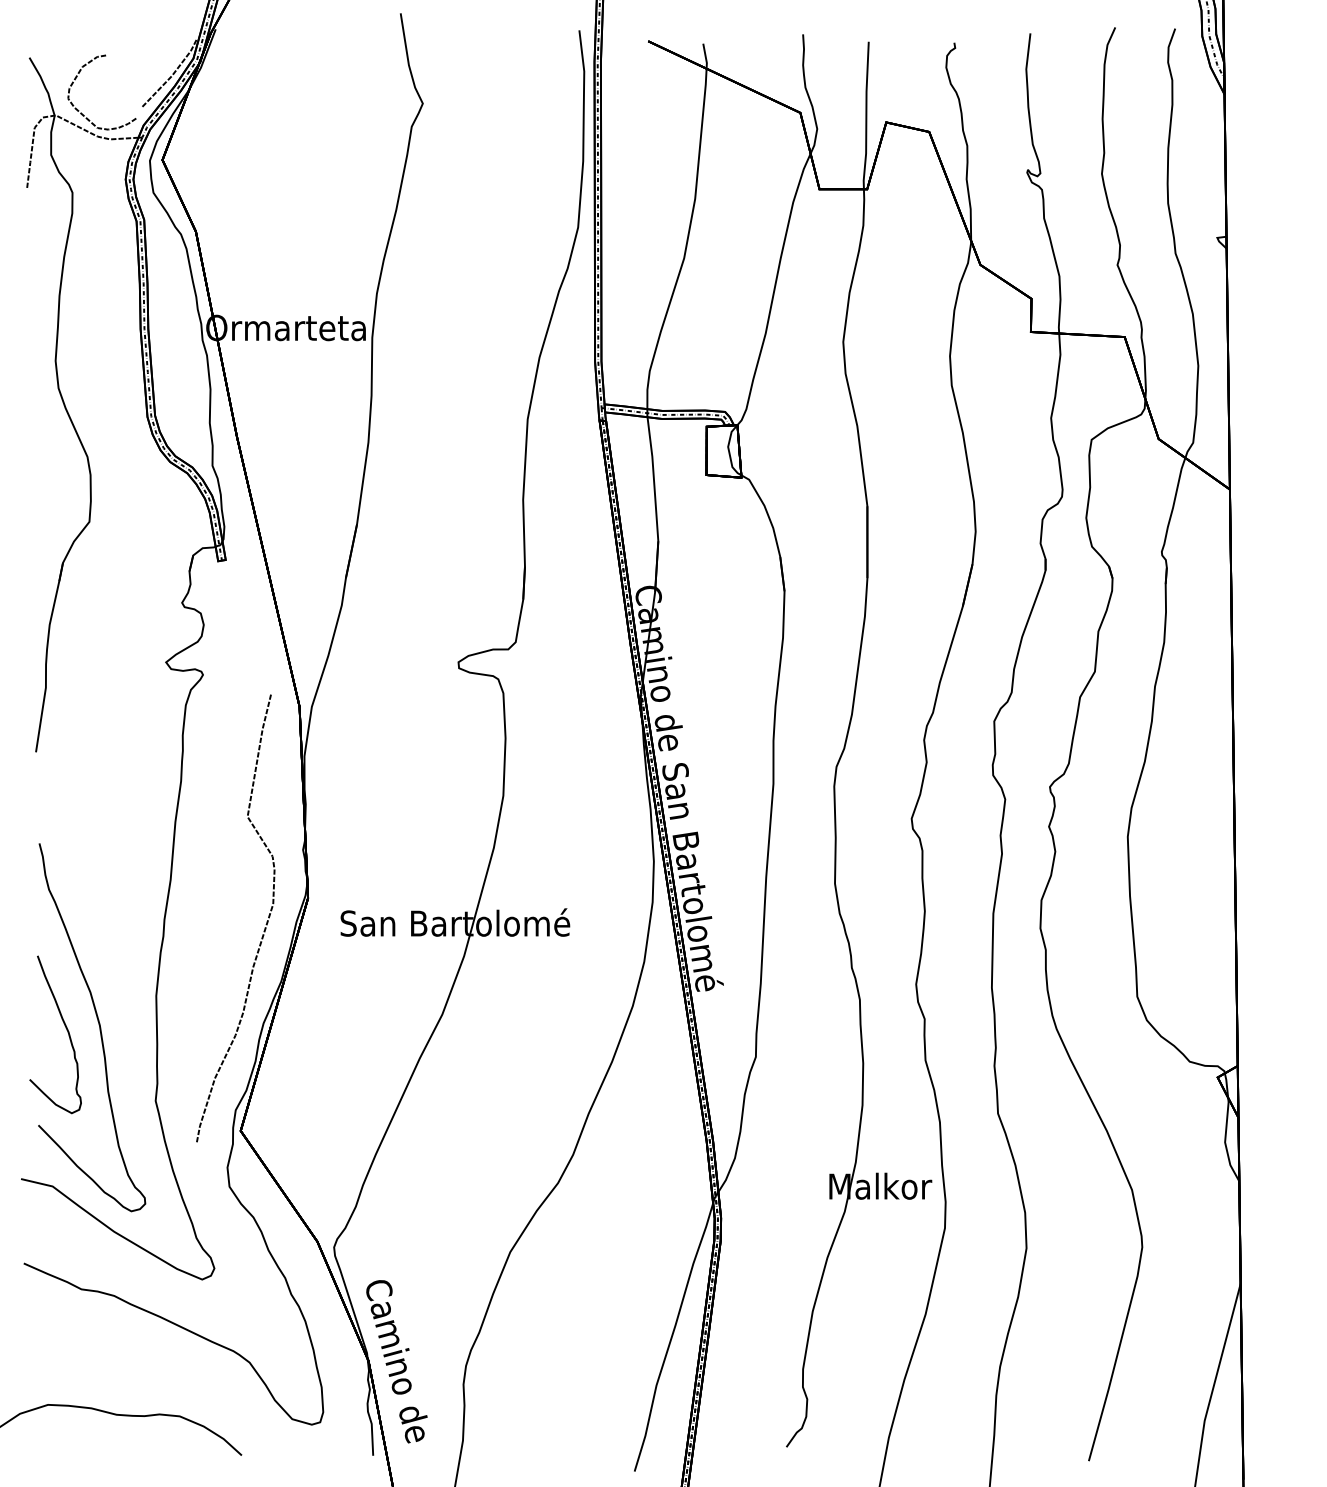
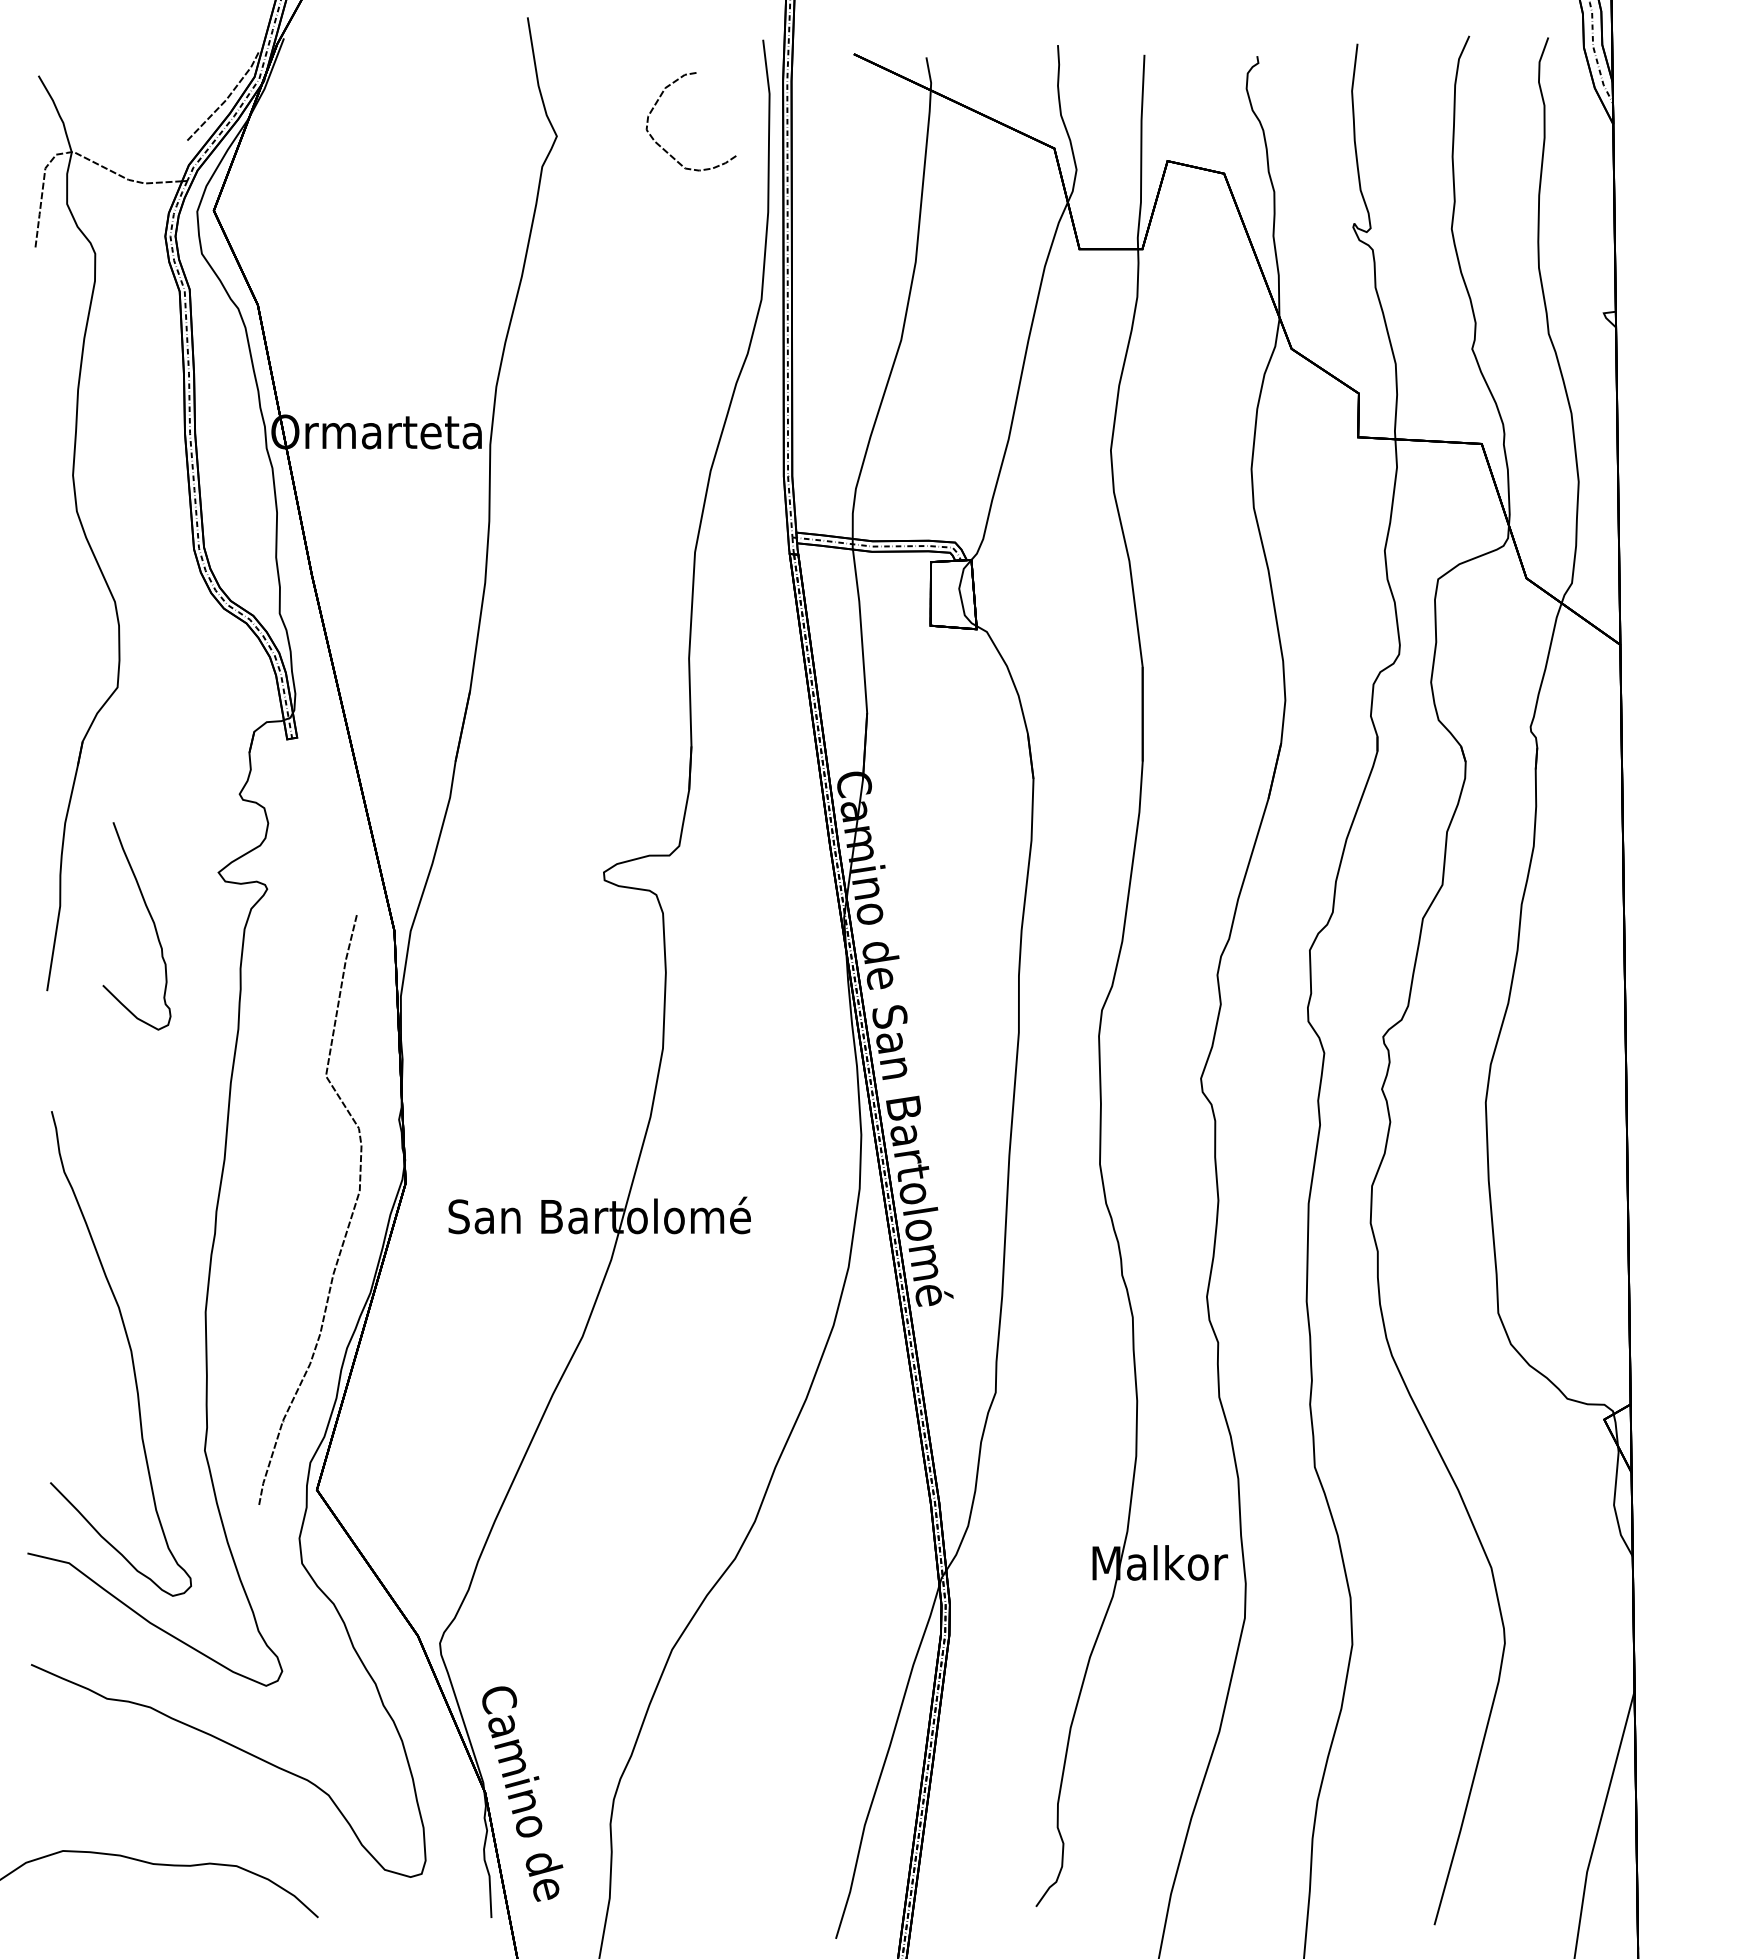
curve: (81, 112) -> (664, 148), moved
curve: (67, 1031) -> (152, 922), moved

